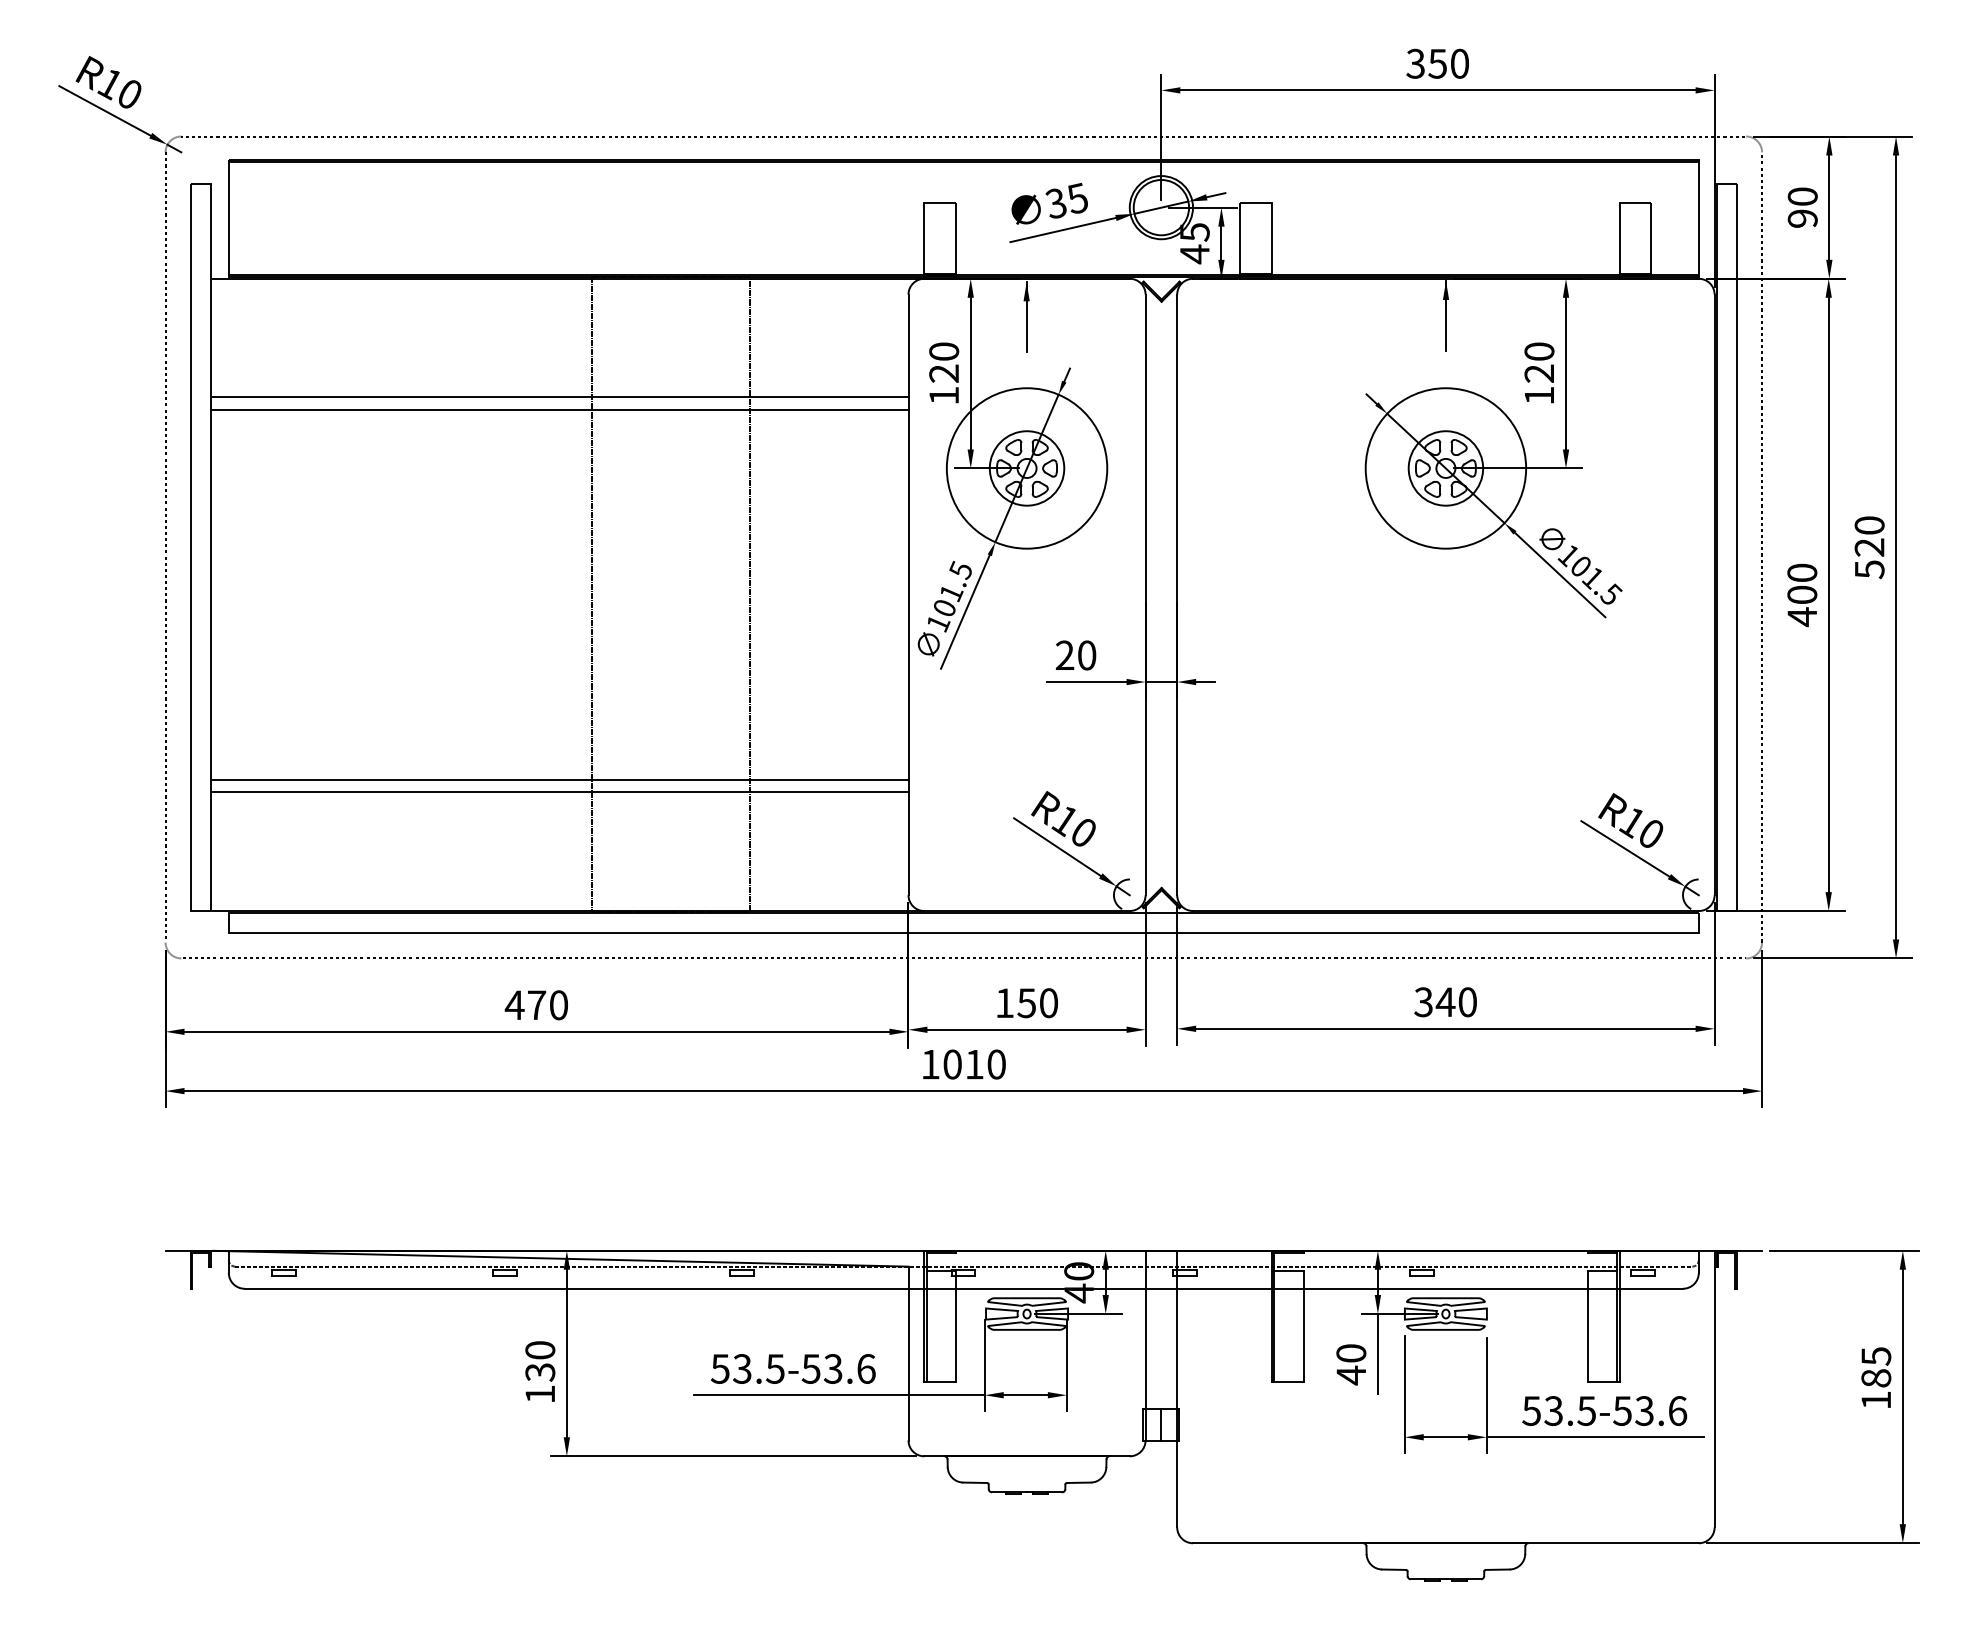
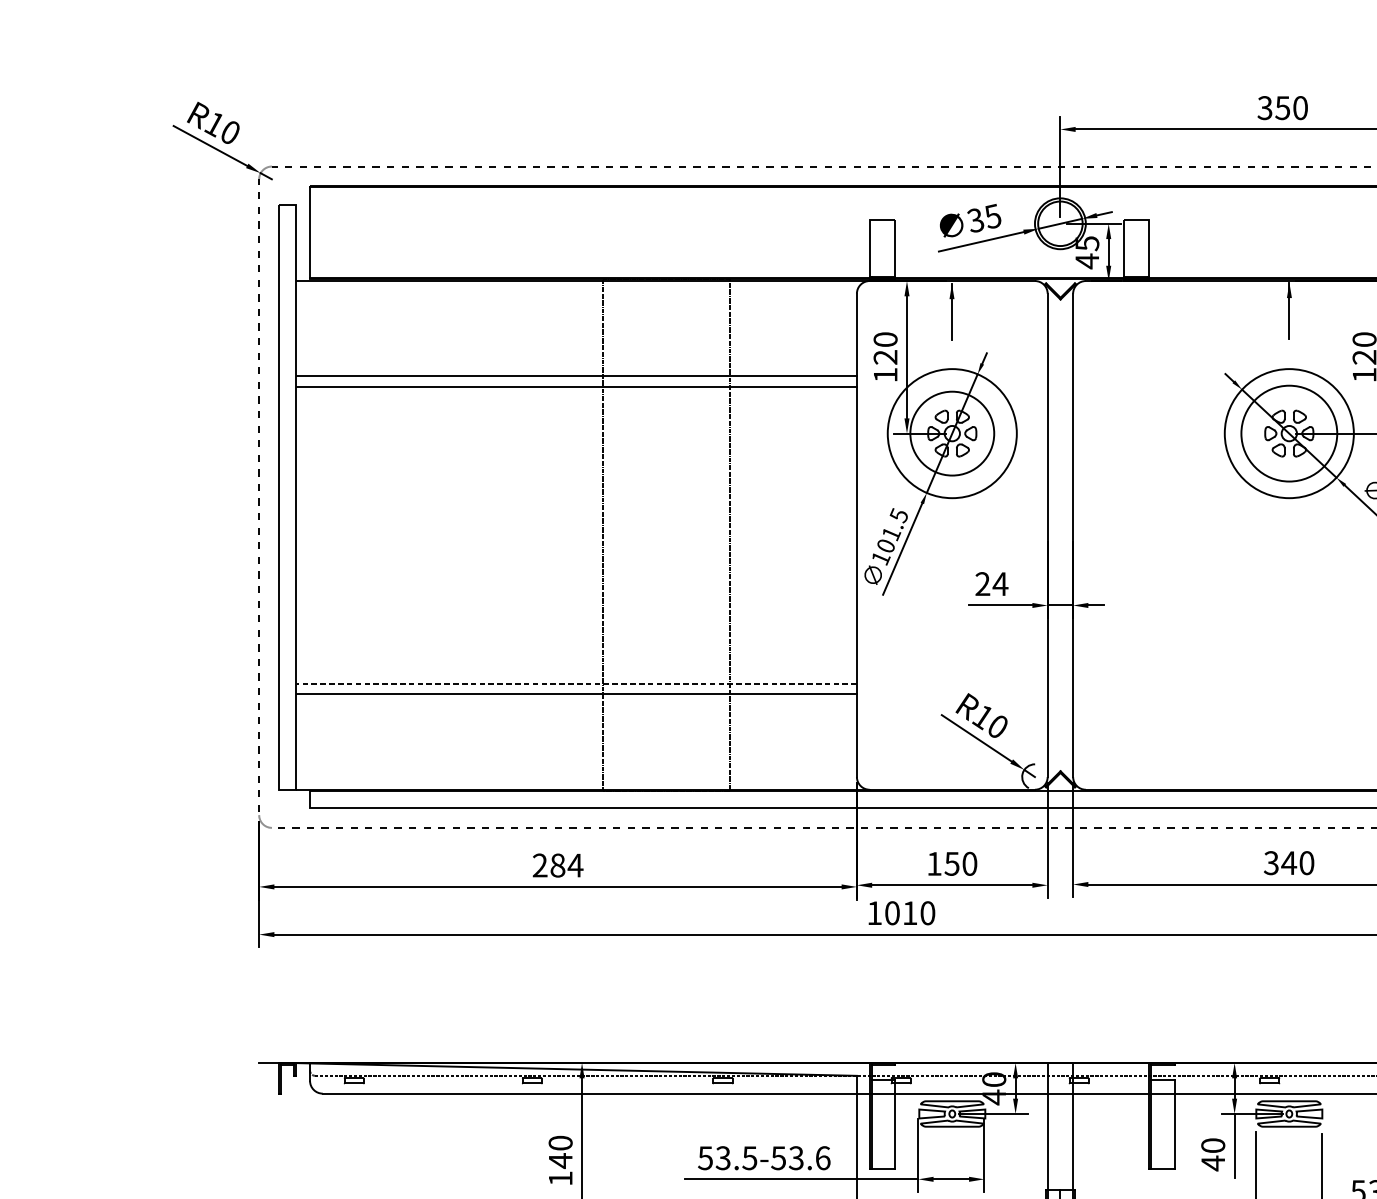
circle: (1026, 468) -> (951, 433), size x1.4
circle: (1445, 468) -> (1288, 433), size x1.6
text: (1086, 655) -> (1000, 584), 20 -> 24
line: (560, 779) -> (576, 683), solid -> dashed
text: (536, 1005) -> (557, 865), 470 -> 284
text: (540, 1372) -> (560, 1161), 130 -> 140

